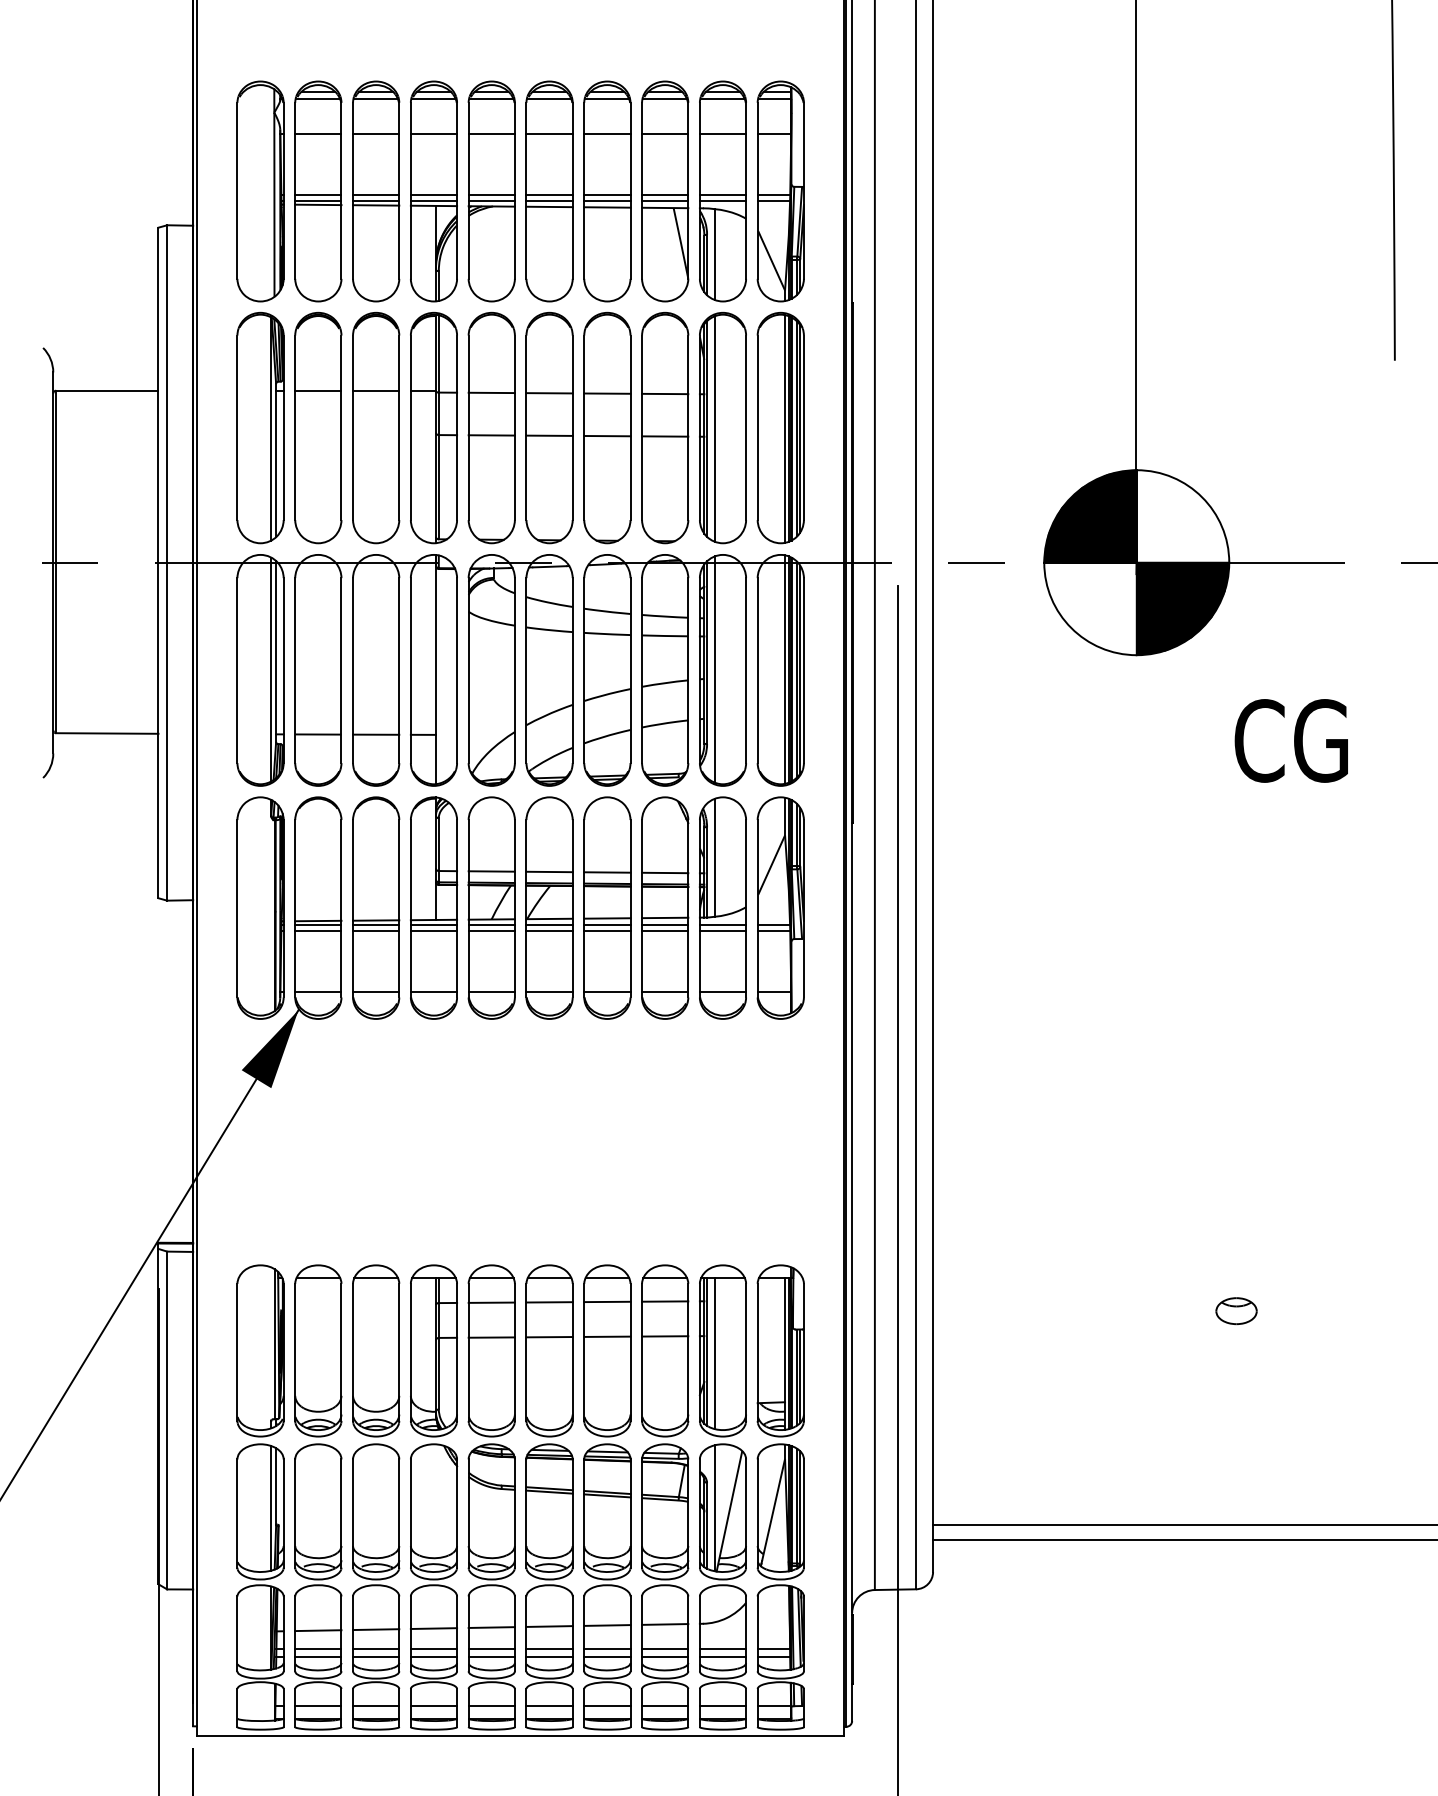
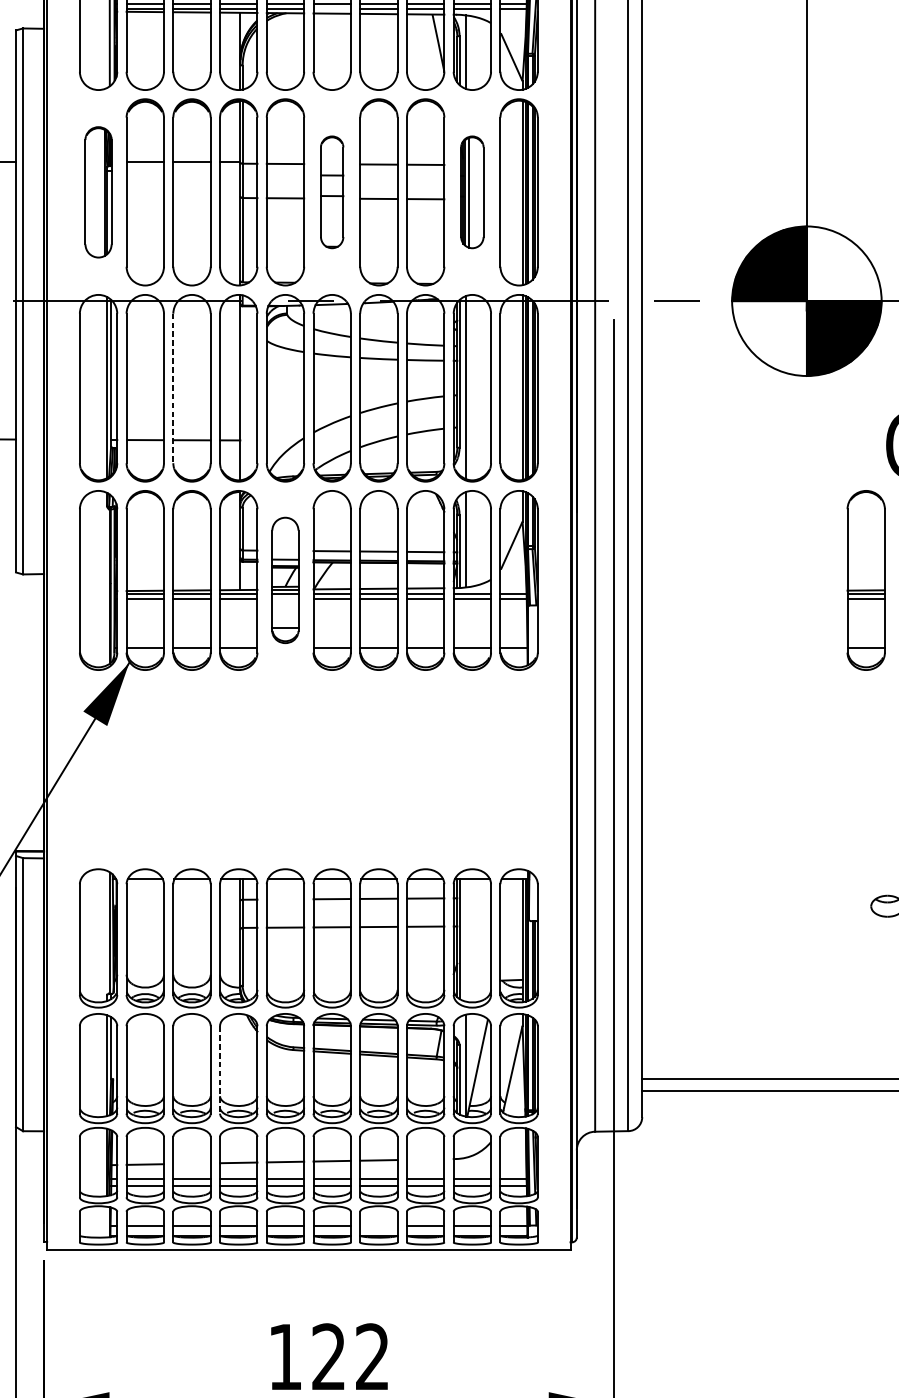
line: (549, 200) -> (332, 8), removed
part: (260, 427) -> (98, 191), size x0.7
part: (549, 427) -> (332, 191), size x0.6
part: (722, 427) -> (471, 191), size x0.6
line: (353, 671) -> (173, 389), solid -> dashed
part: (491, 907) -> (285, 579), size x0.7
part: (1210, 907) -> (866, 579), added
line: (491, 1302) -> (285, 899), removed
line: (715, 1353) -> (466, 940), removed
line: (410, 1514) -> (219, 1070), solid -> dashed
line: (665, 1624) -> (425, 1159), removed
line: (376, 1629) -> (192, 1163), removed
line: (607, 1706) -> (379, 1225), removed

